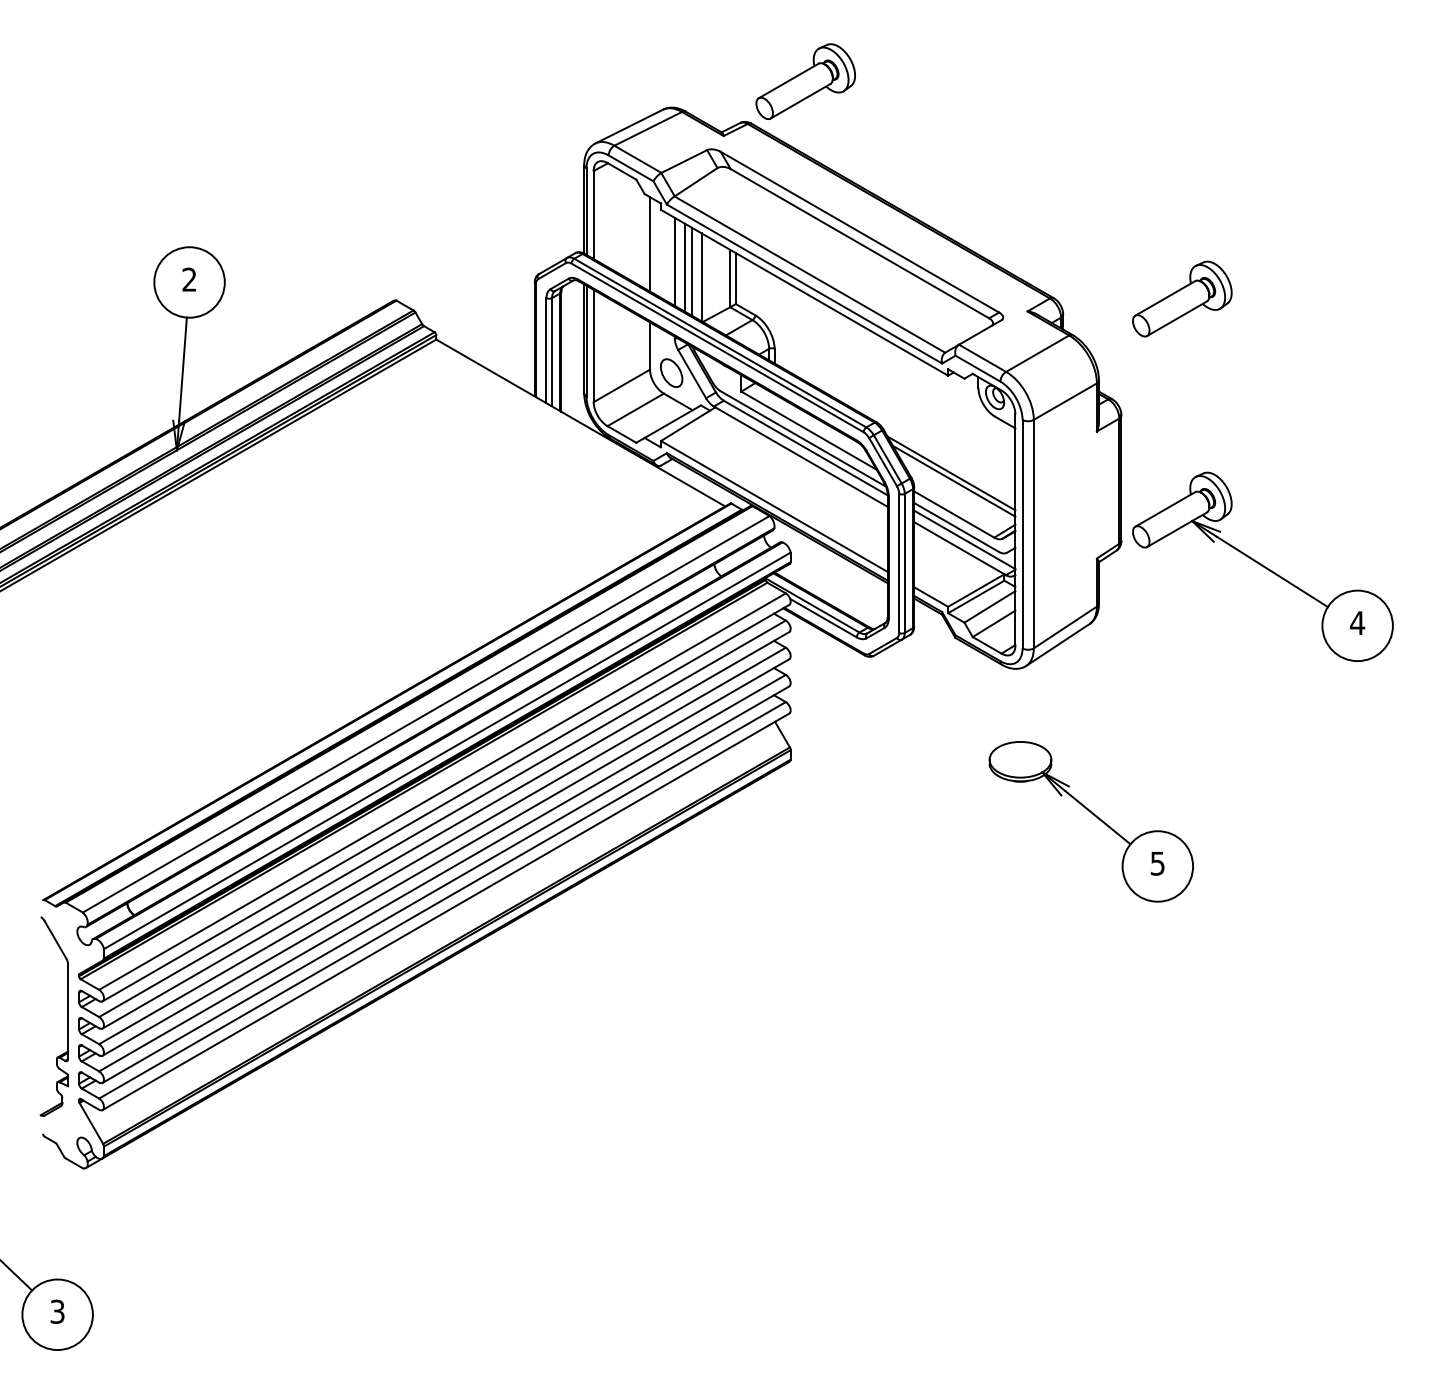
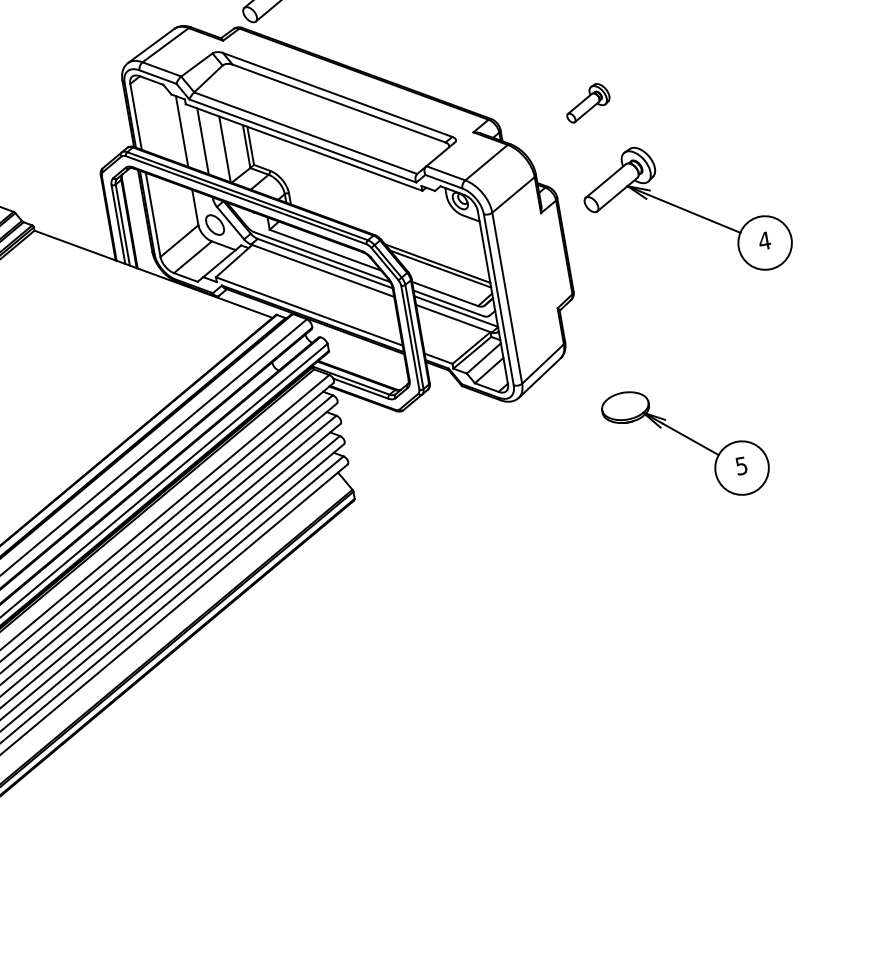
line: (684, 267) -> (210, 144), removed
line: (691, 271) -> (216, 146), removed
part: (1182, 298) -> (587, 102), size x0.6
part: (1262, 566) -> (686, 211), moved
part: (1094, 816) -> (688, 438), moved

